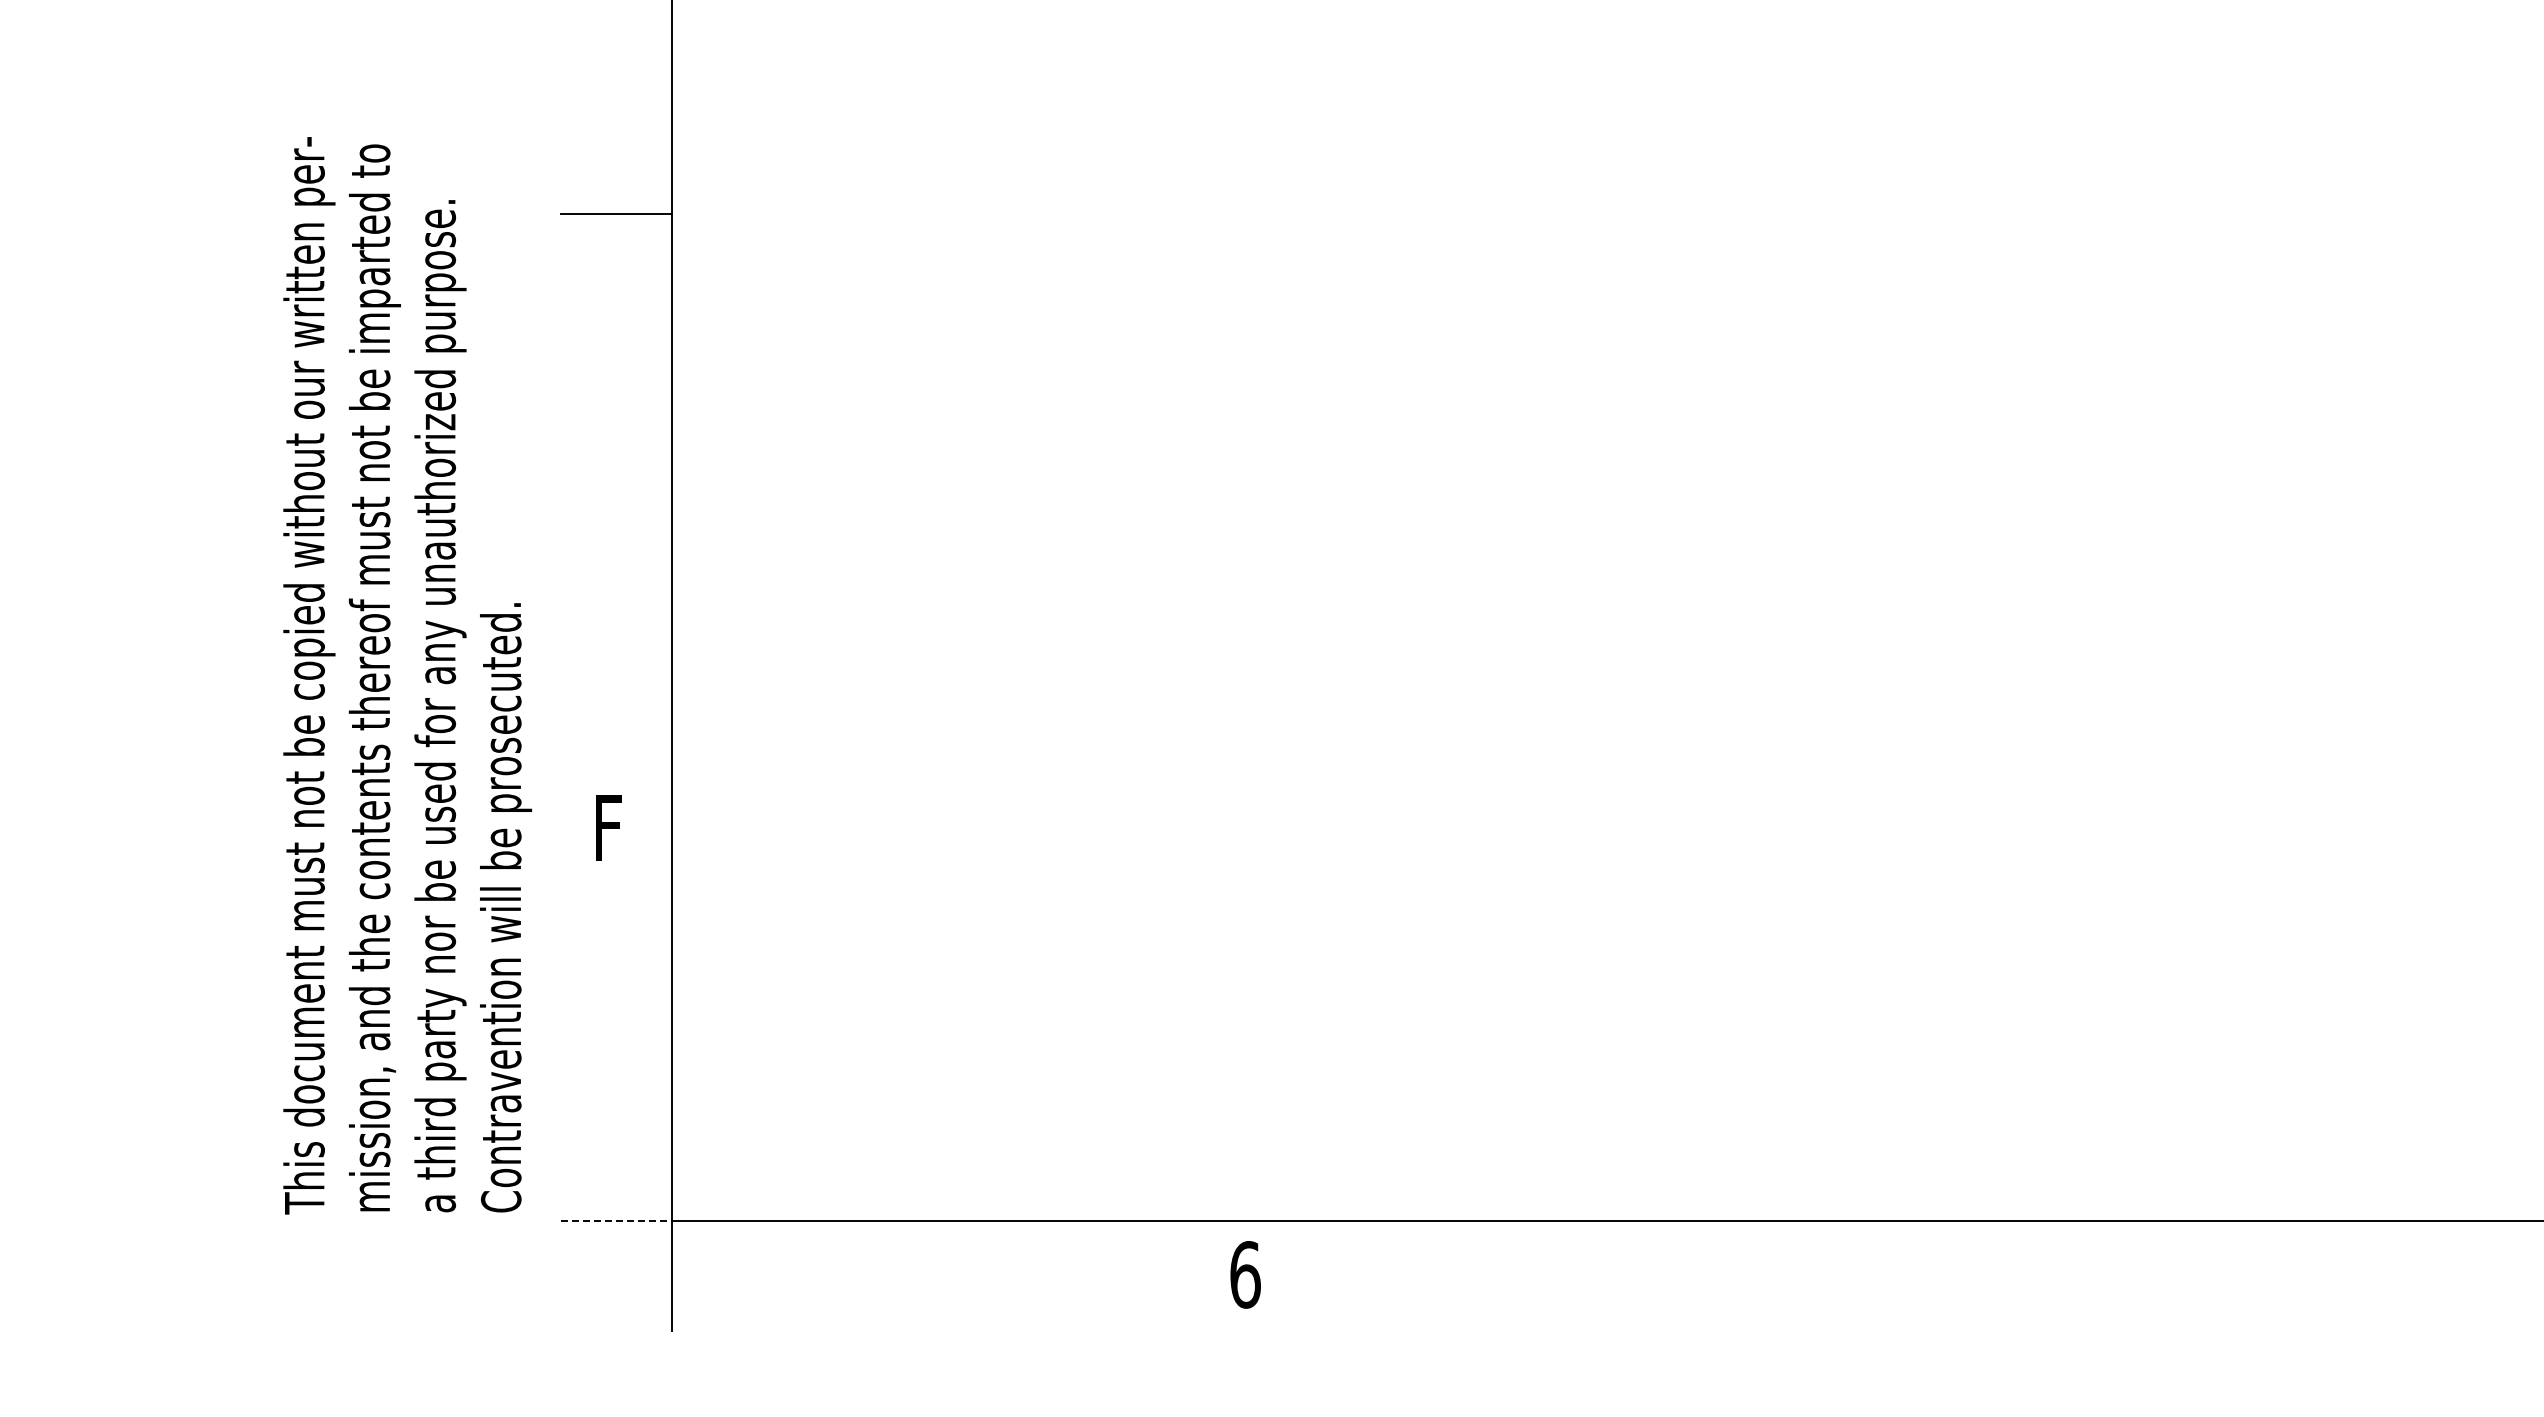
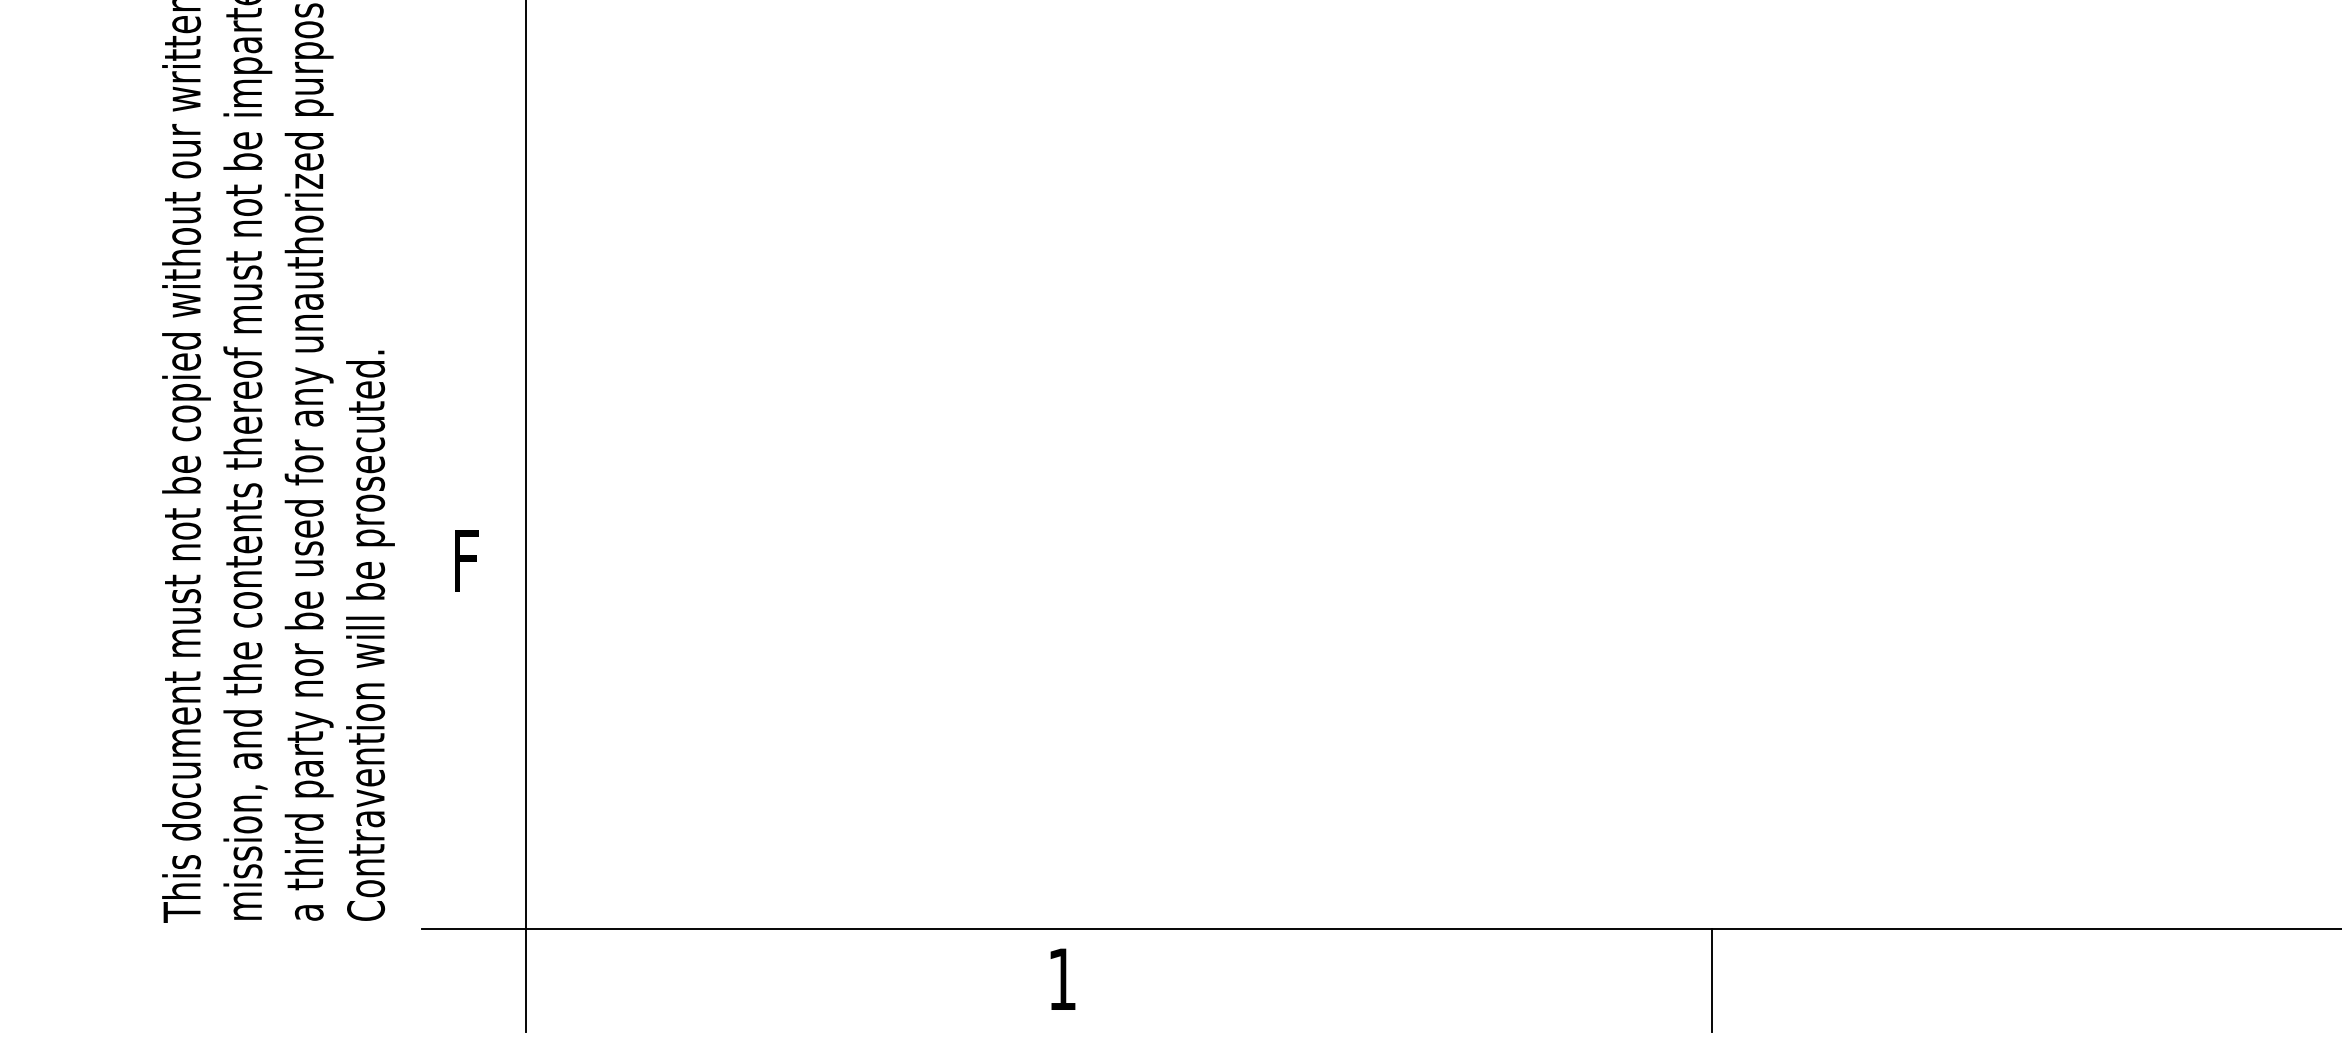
line: (616, 1220) -> (473, 928), dashed -> solid
text: (1245, 1274) -> (1062, 978), 6 -> 1
line: (1939, 1275) -> (1711, 979), added

